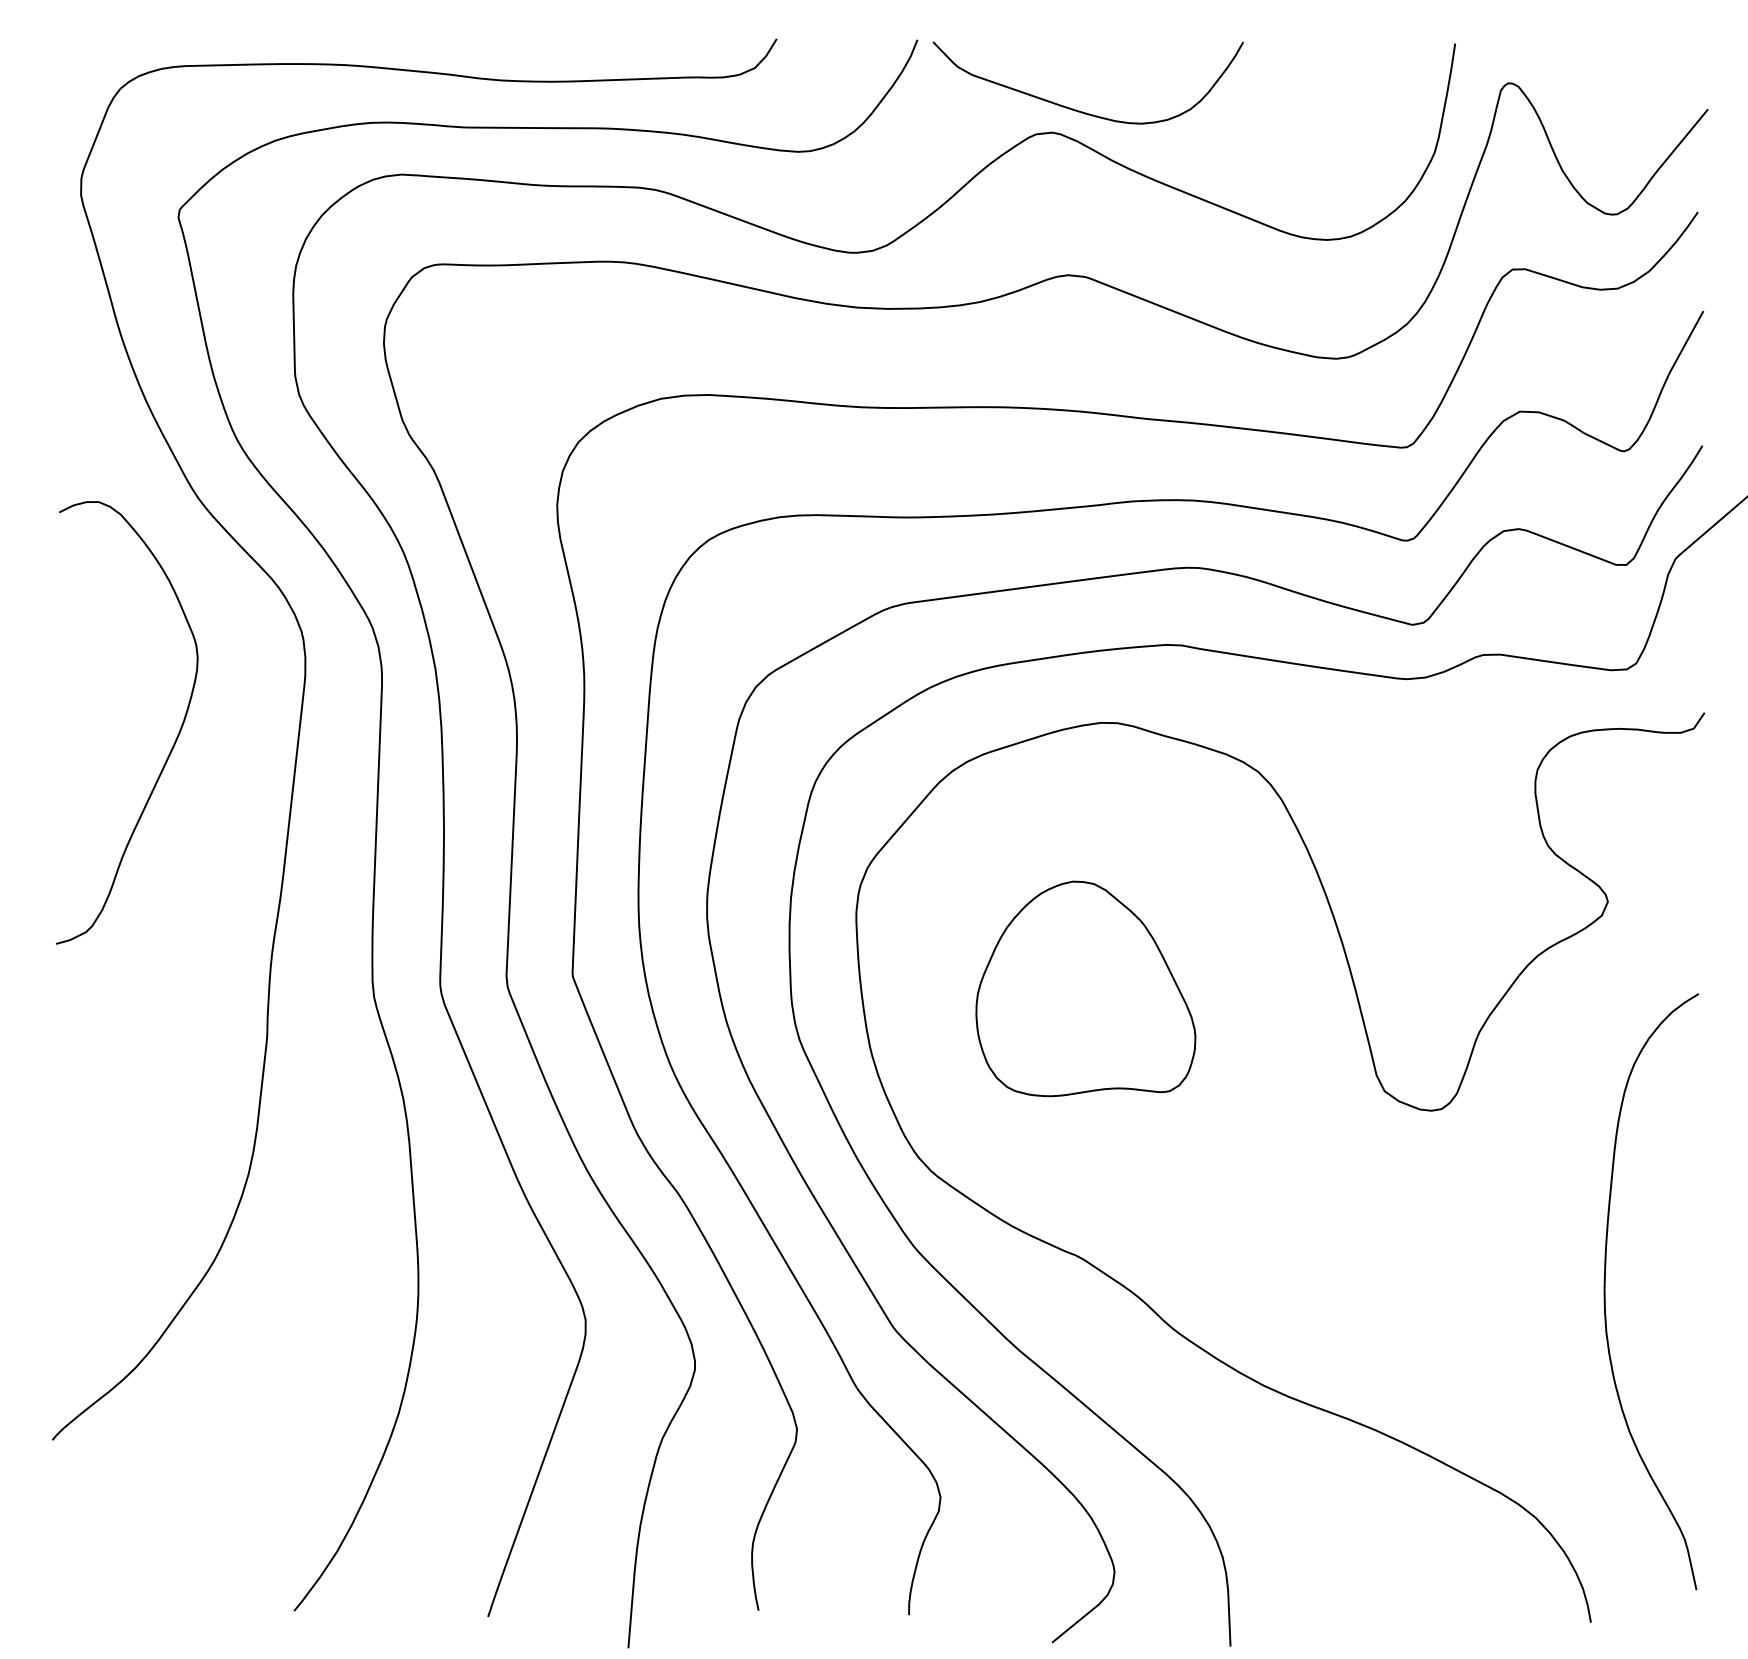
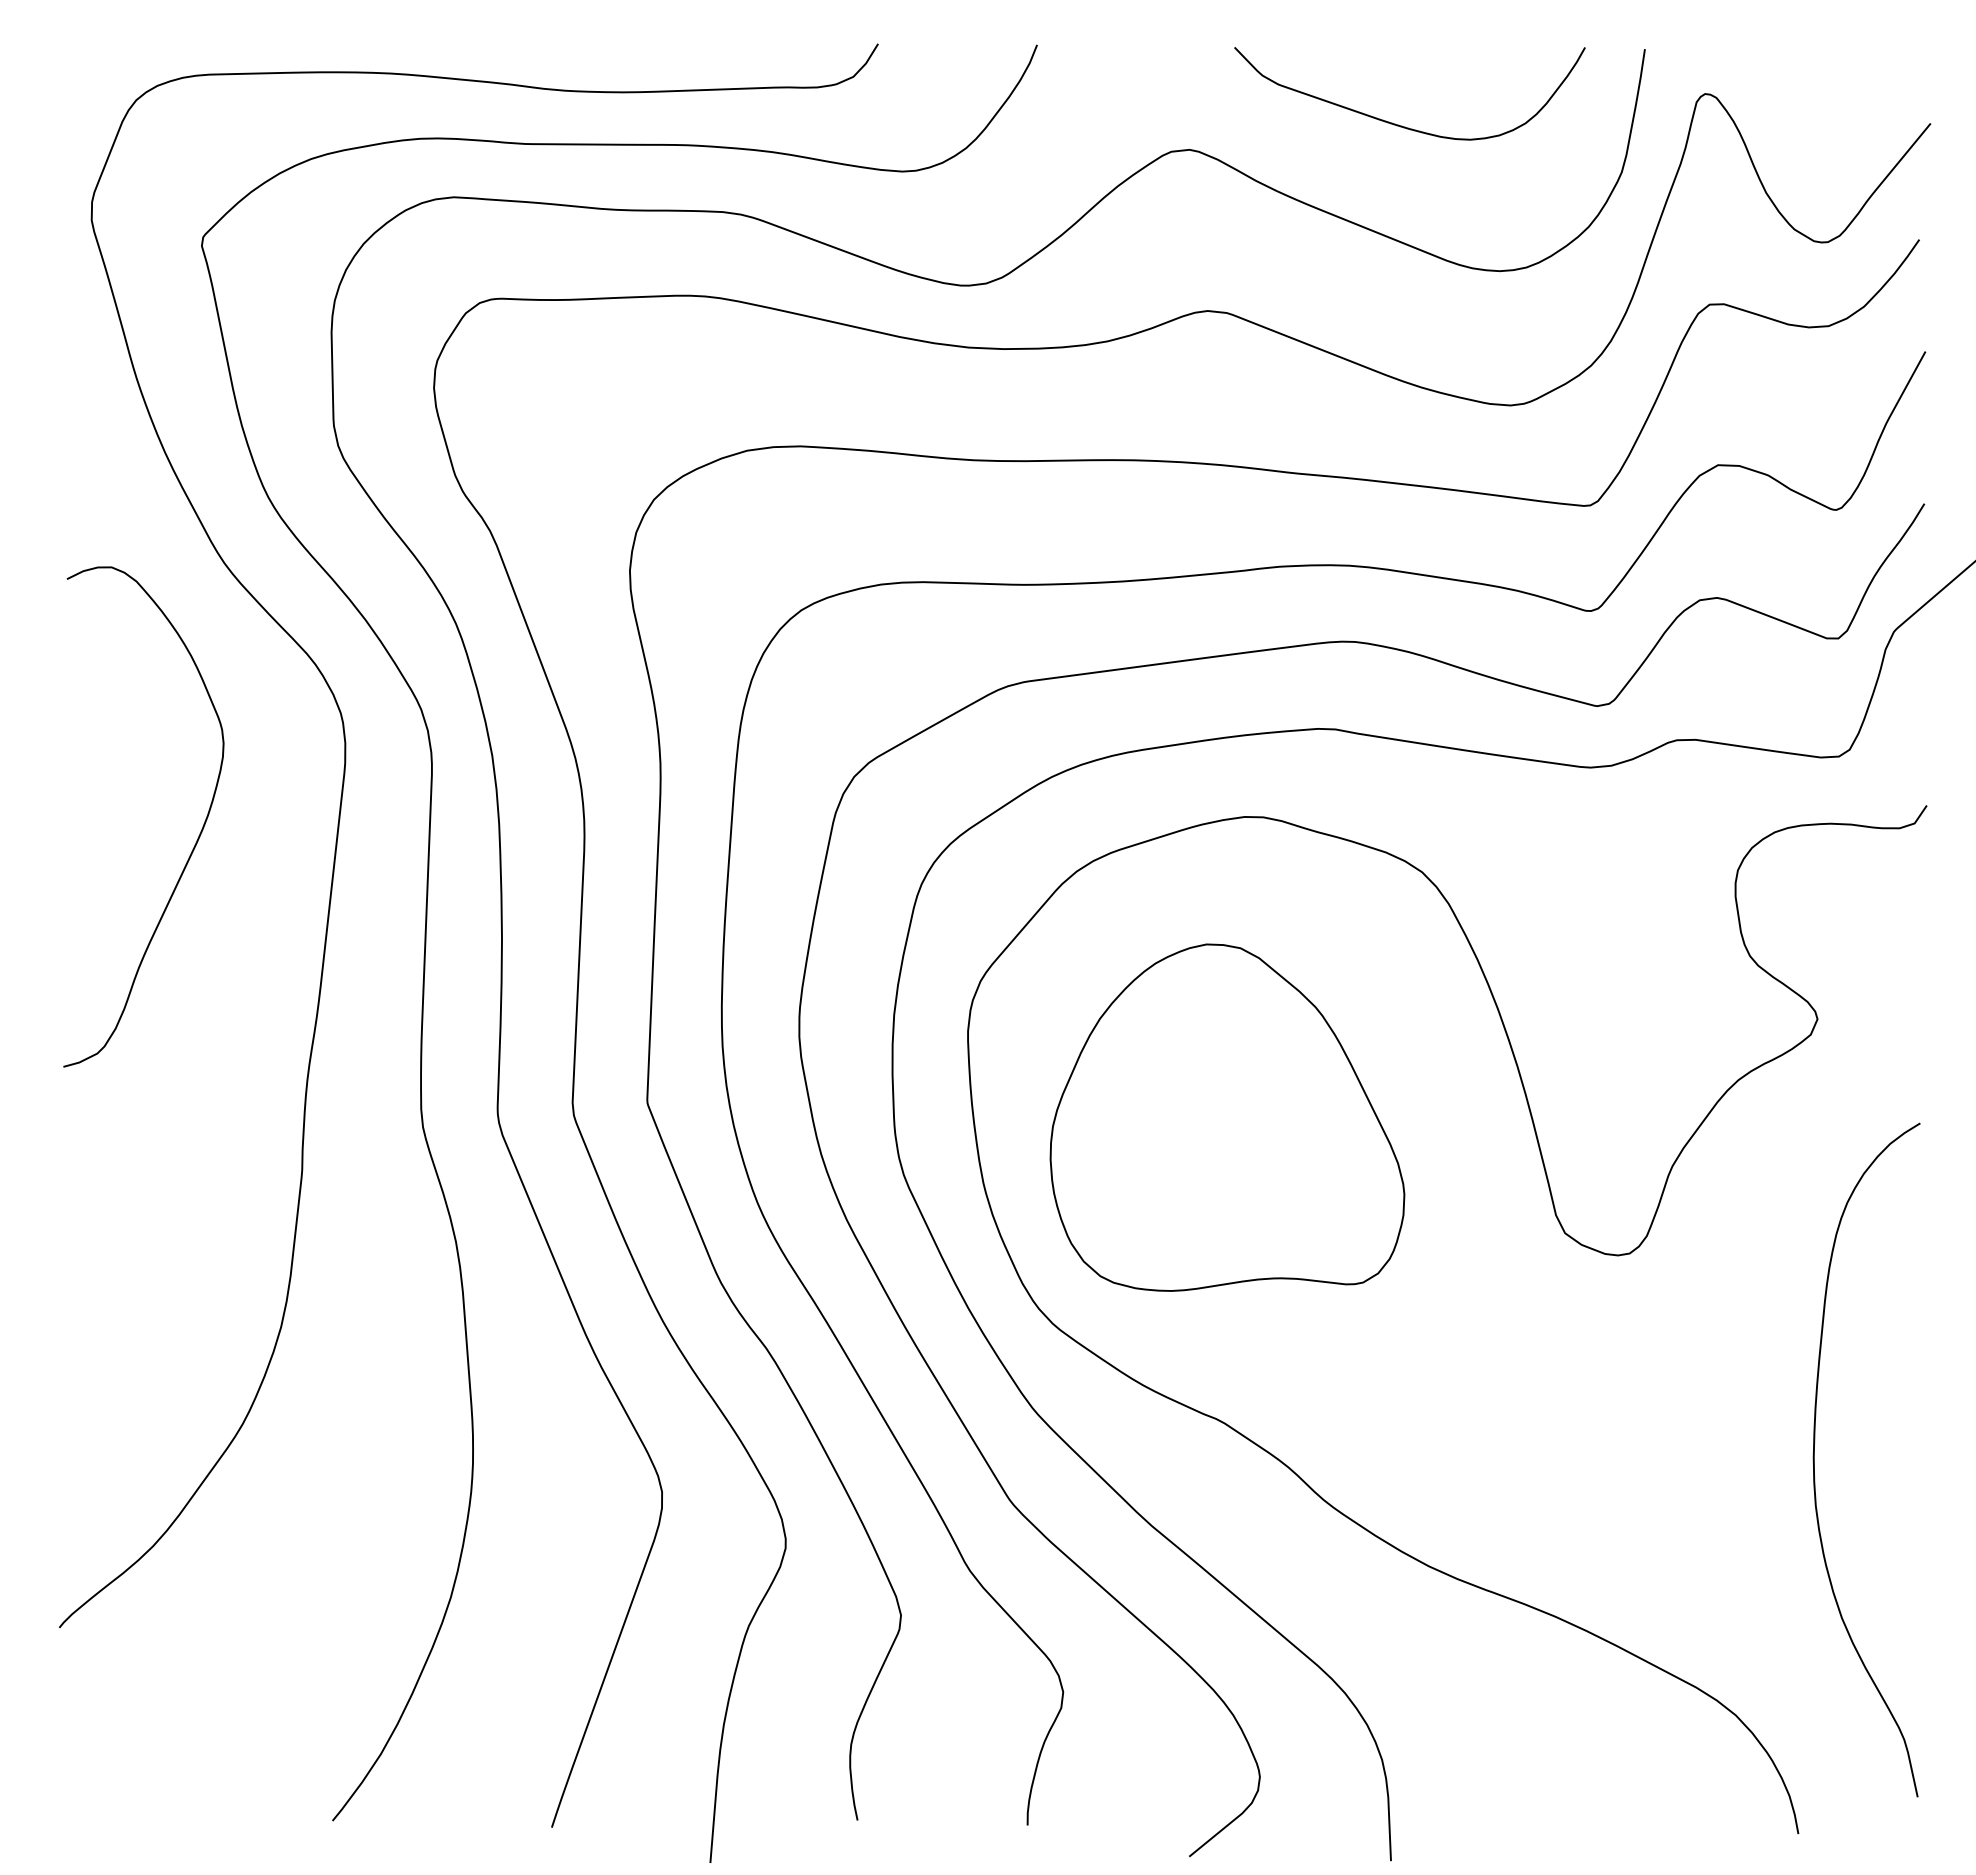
curve: (1079, 110) -> (1399, 124), moved
part: (1085, 988) -> (1227, 1117), size x1.43

